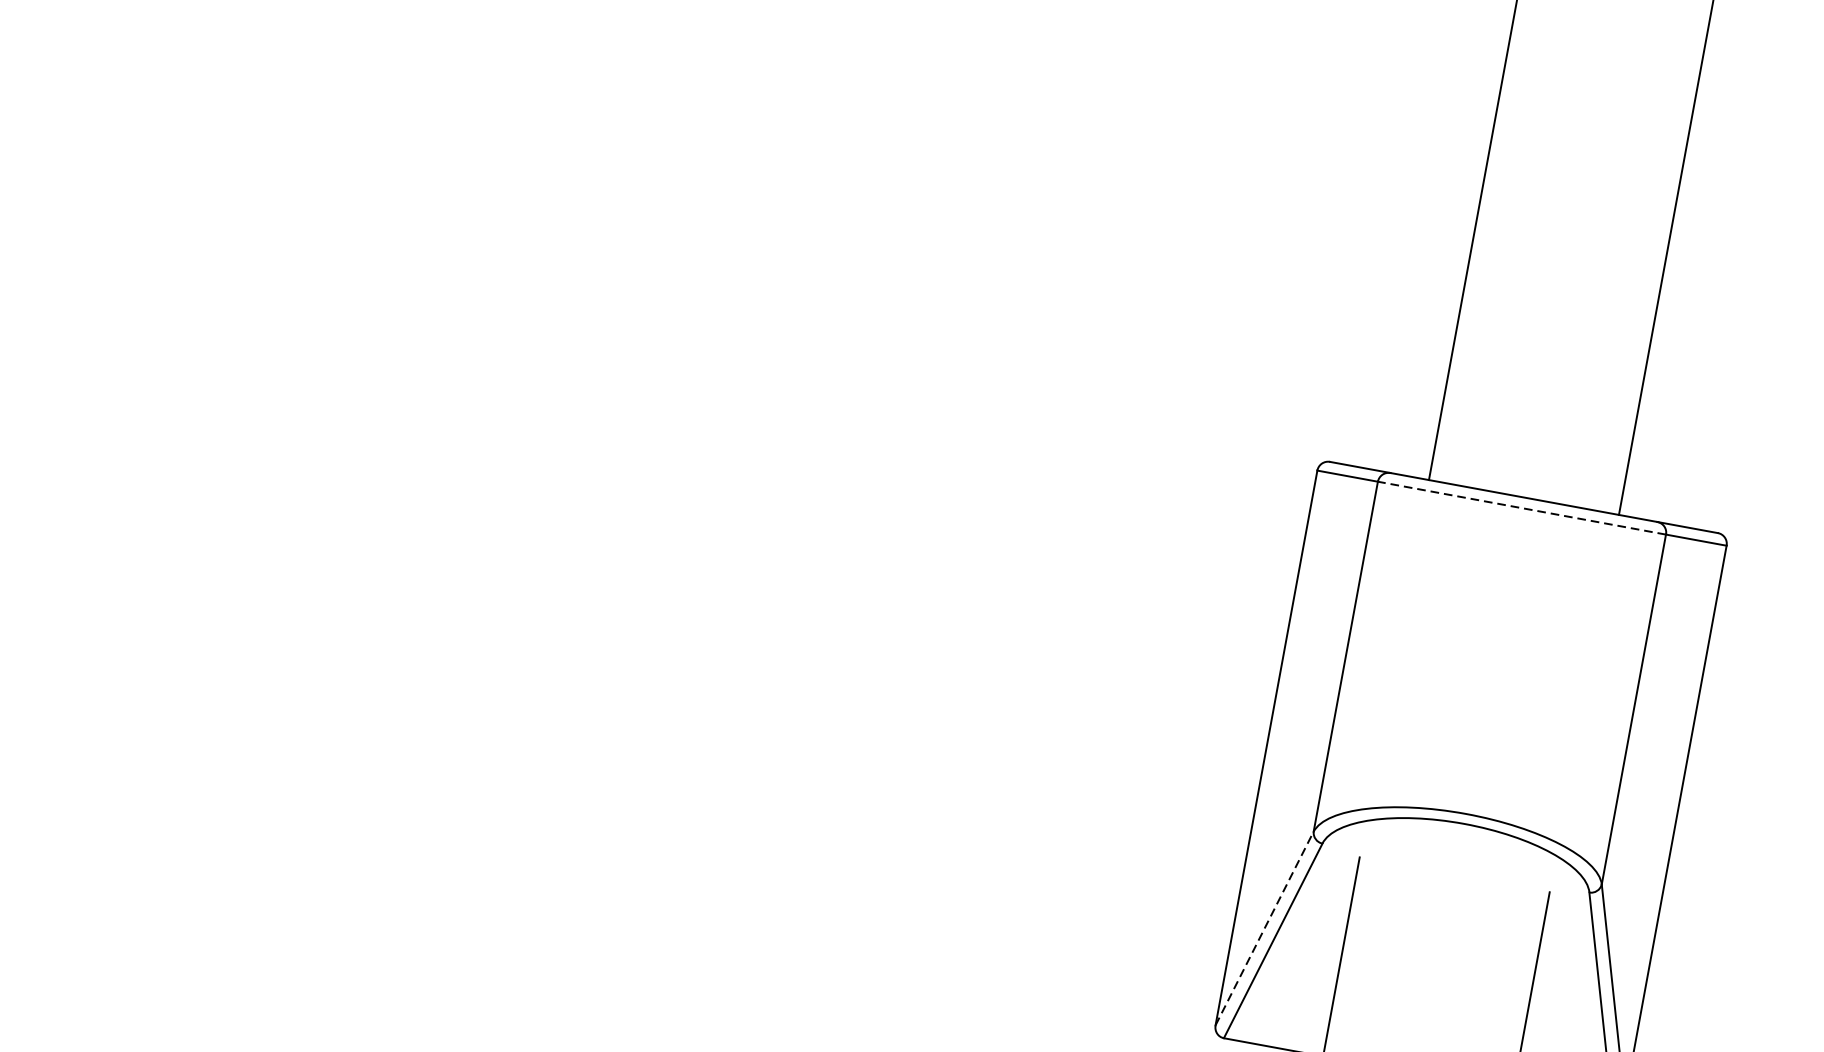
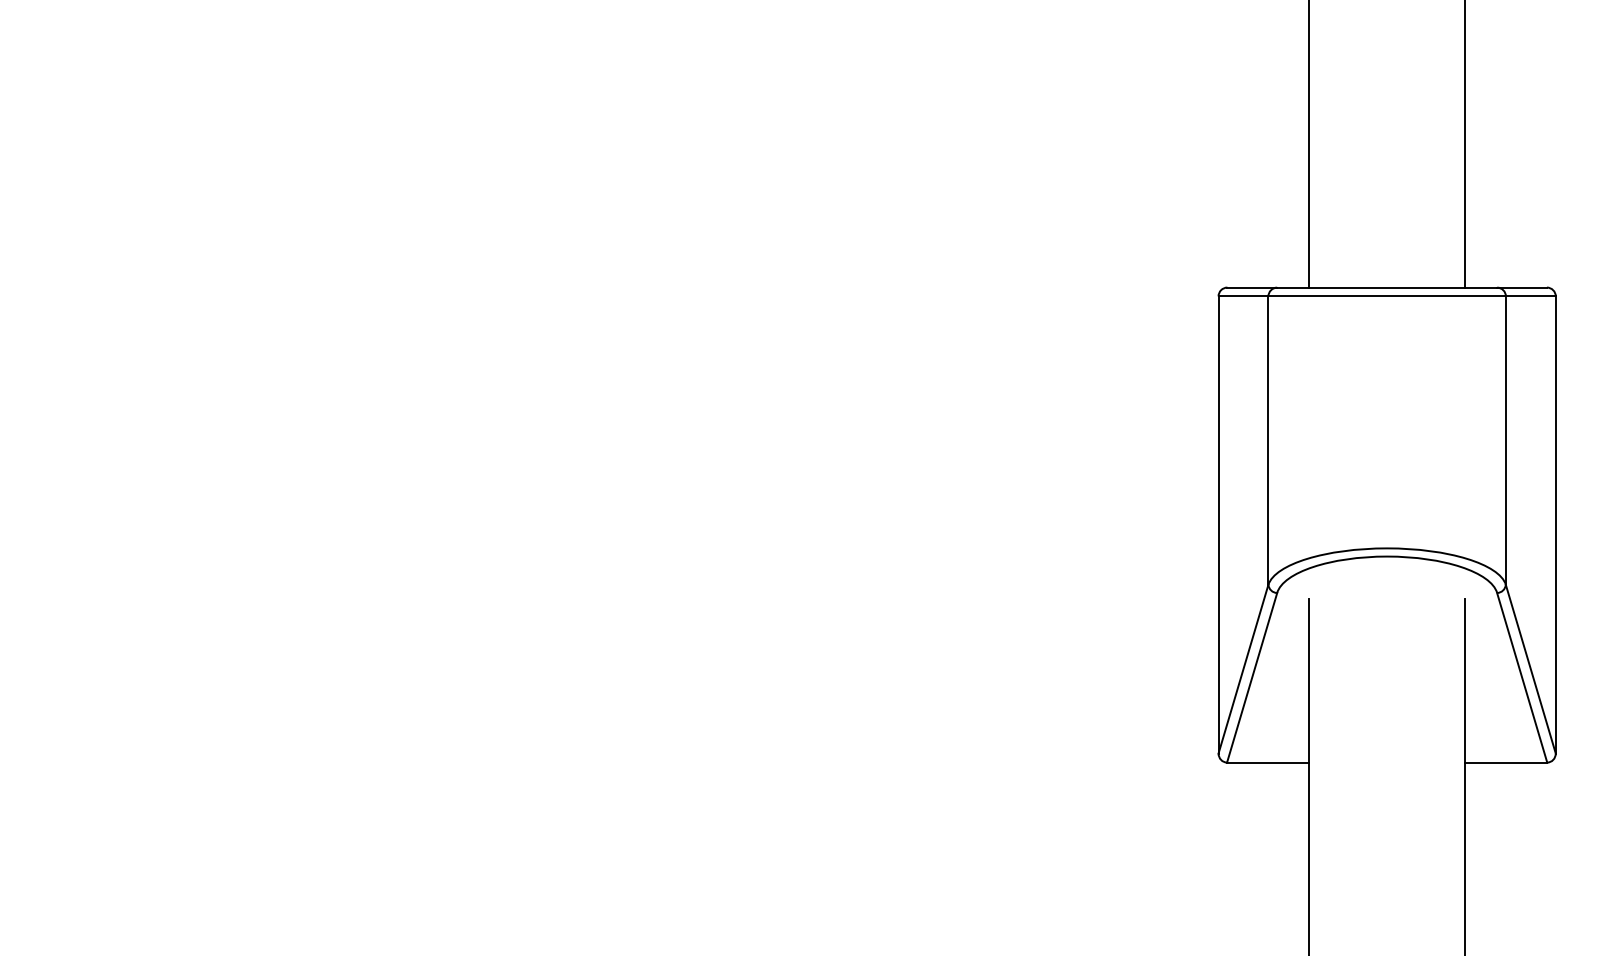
line: (1522, 508) -> (1387, 296), dashed -> solid
line: (1264, 927) -> (1243, 668), dashed -> solid

